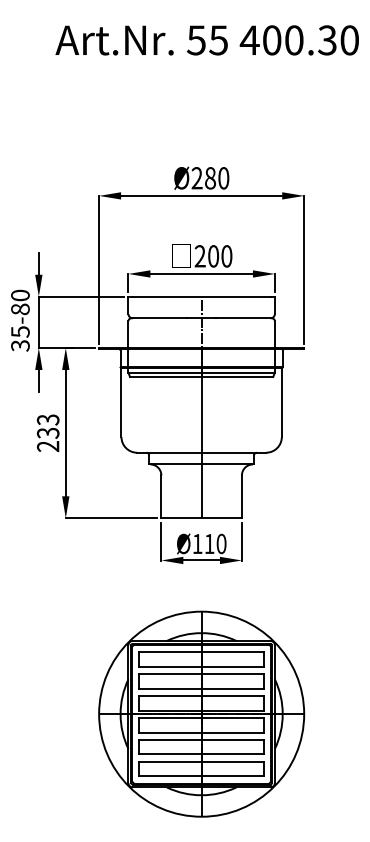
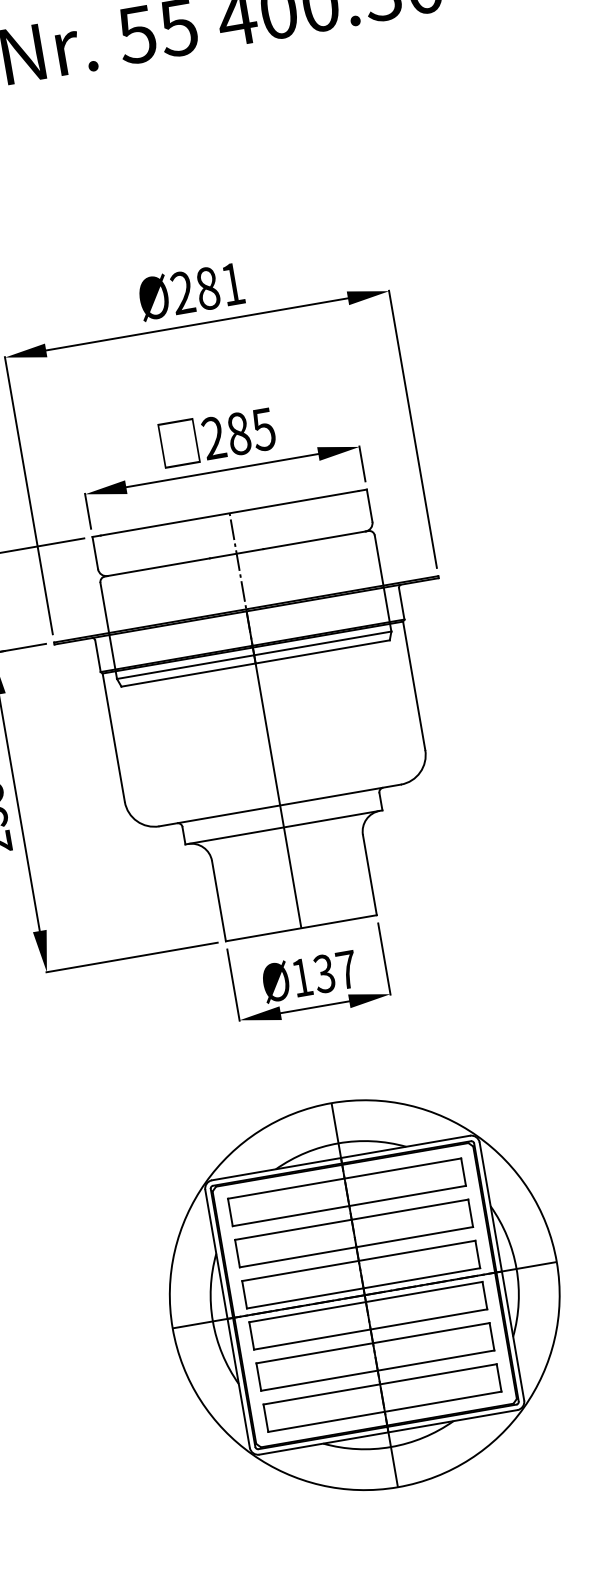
text: (223, 178) -> (232, 284), Ø280 -> Ø281
text: (220, 256) -> (251, 431), 200 -> 285
text: (215, 543) -> (335, 970), Ø110 -> Ø137

